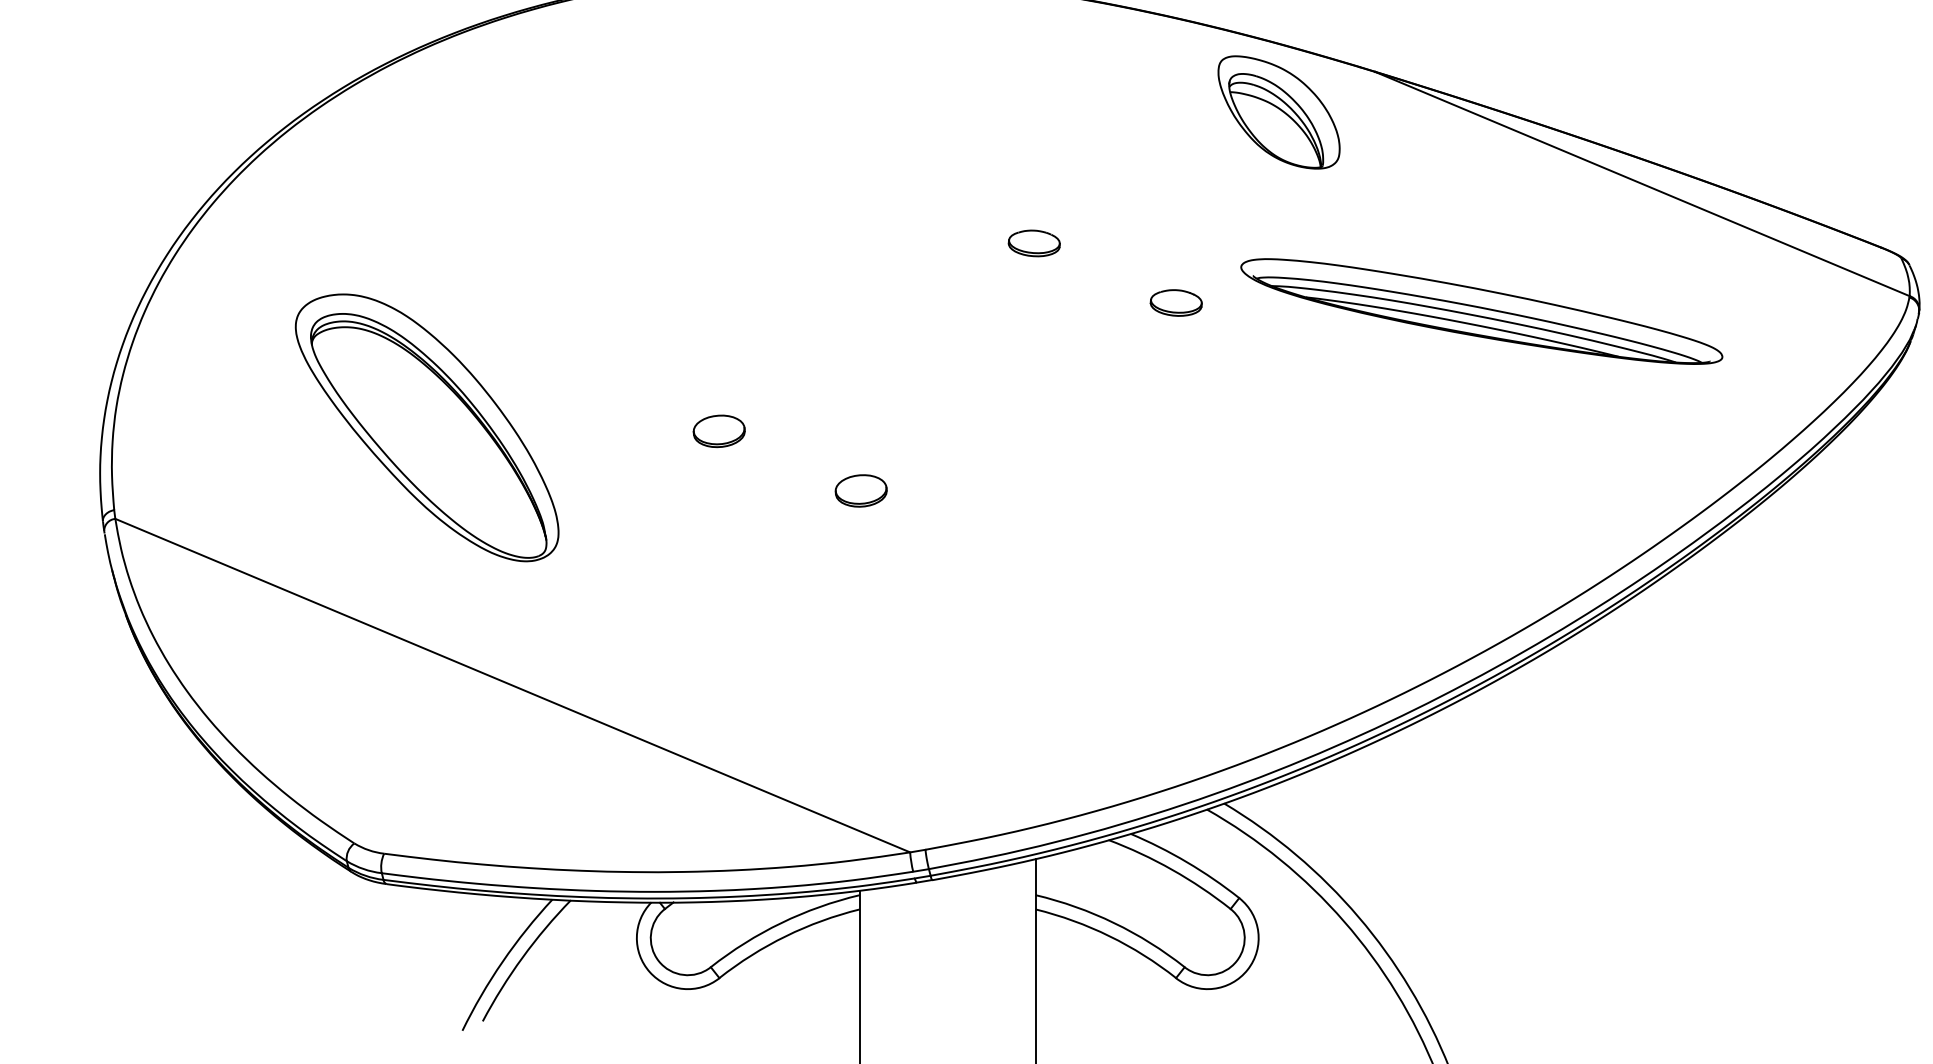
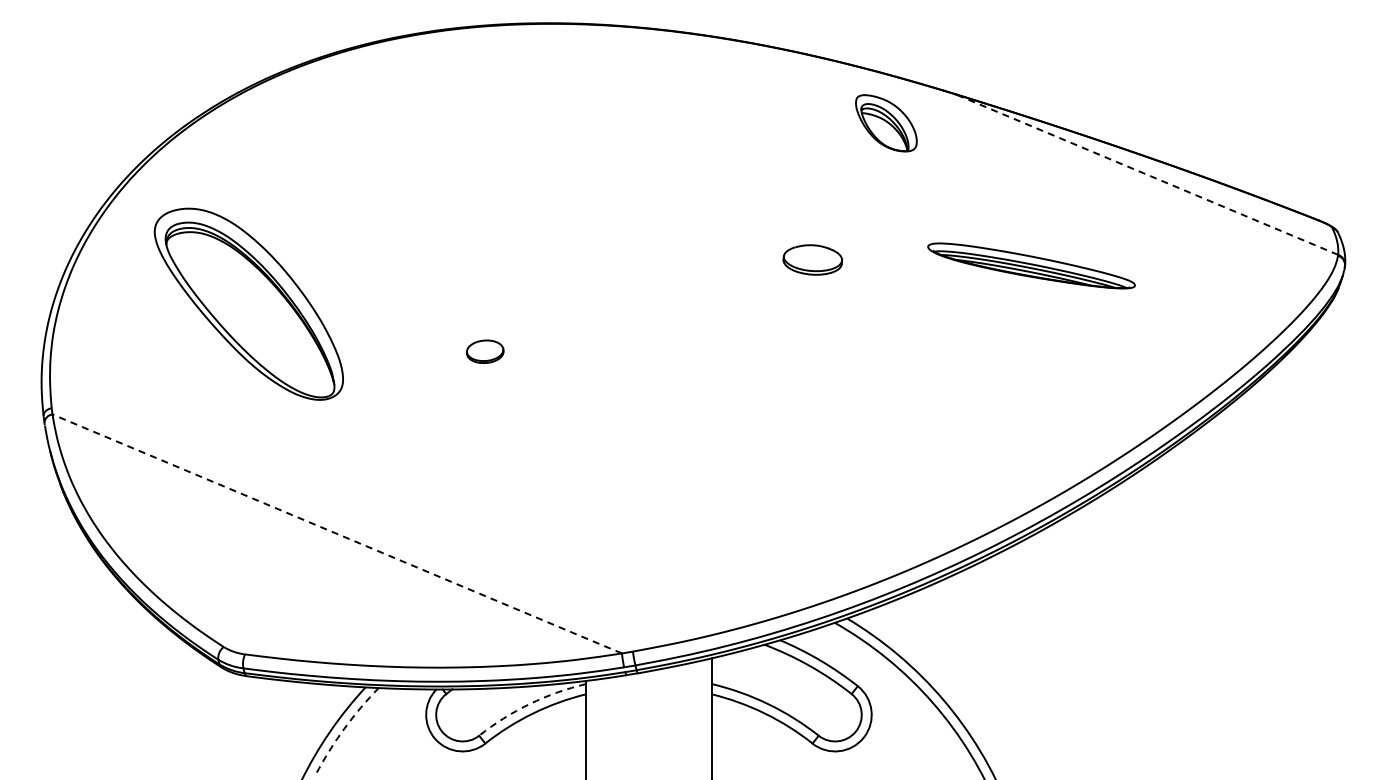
part: (1279, 112) -> (886, 123), size x0.7
line: (1642, 183) -> (1146, 174), solid -> dashed
part: (1033, 243) -> (710, 217), removed
part: (1175, 302) -> (812, 259), size x1.6
part: (1481, 310) -> (1031, 265), size x0.6
part: (426, 426) -> (248, 303), moved
part: (860, 490) -> (586, 394), removed
line: (513, 684) -> (337, 533), solid -> dashed
arc: (781, 923) -> (529, 704), solid -> dashed
arc: (522, 957) -> (344, 728), solid -> dashed

